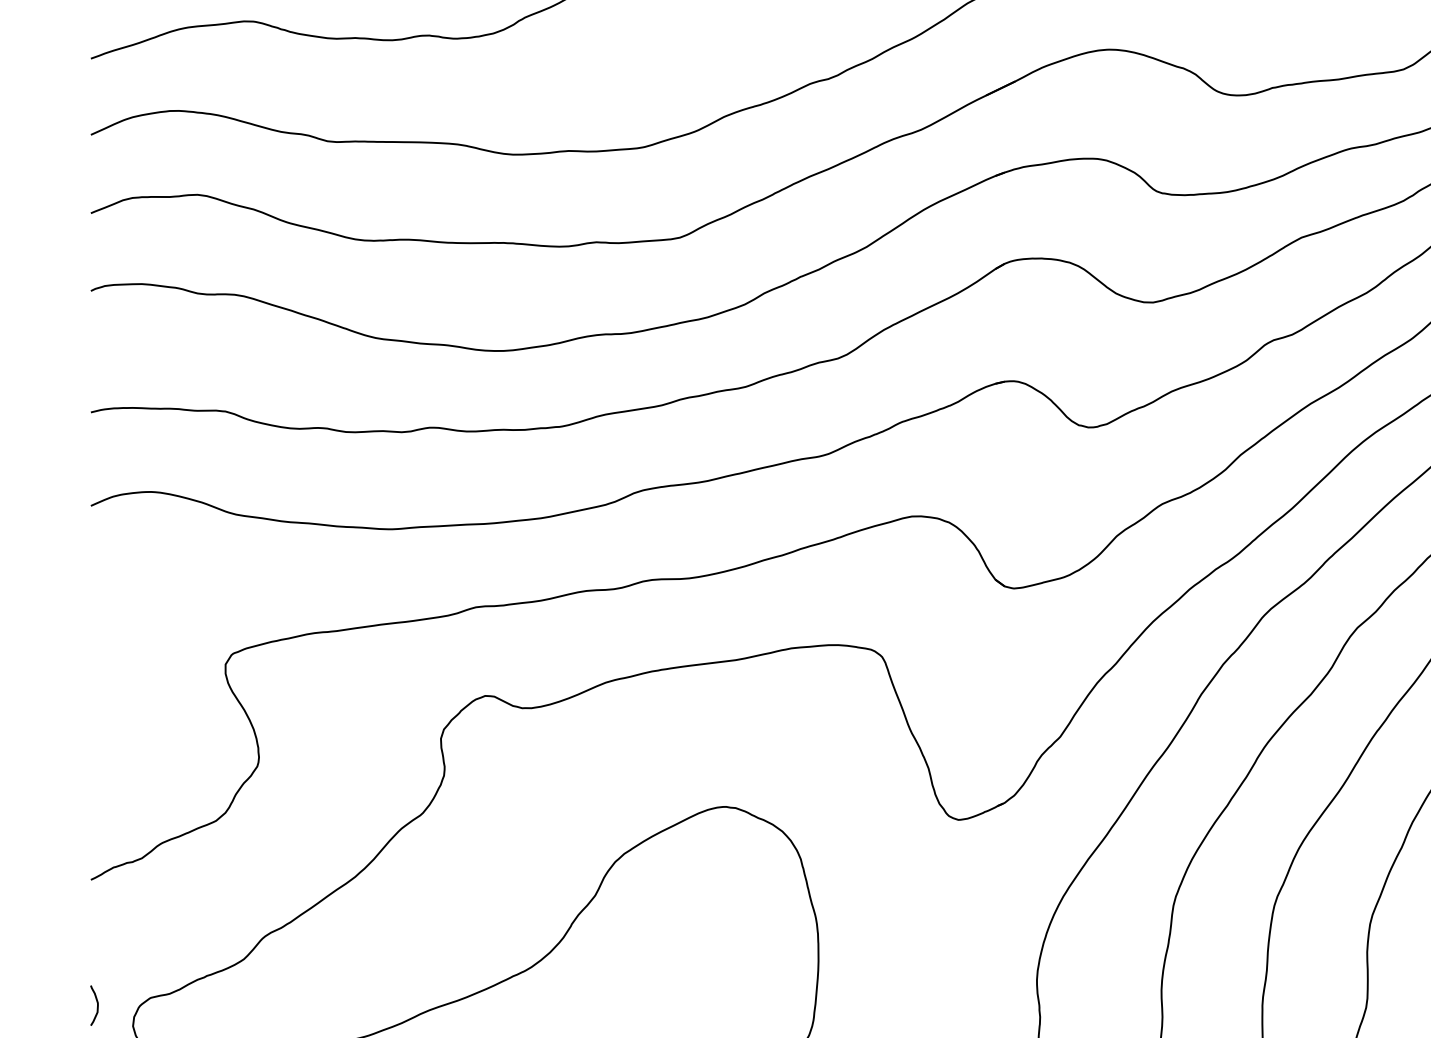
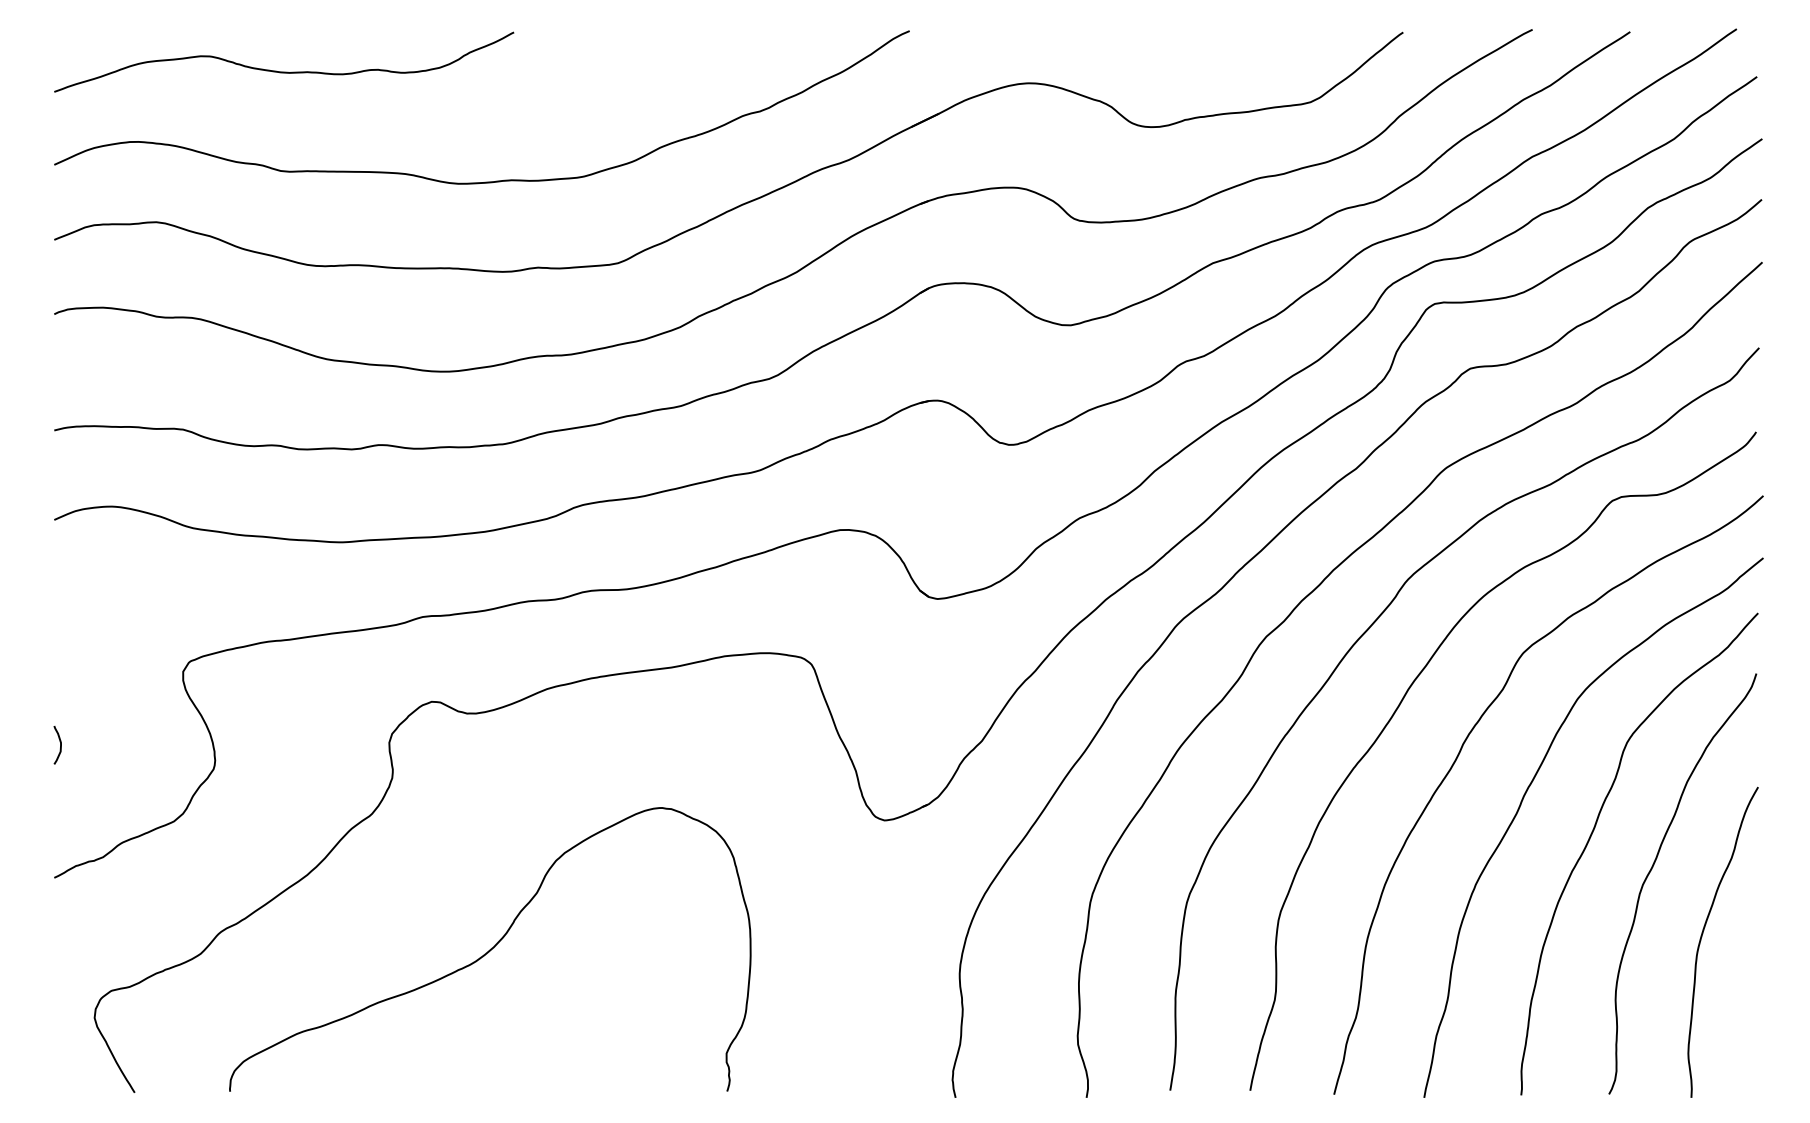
curve: (97, 1005) -> (60, 745), moved

